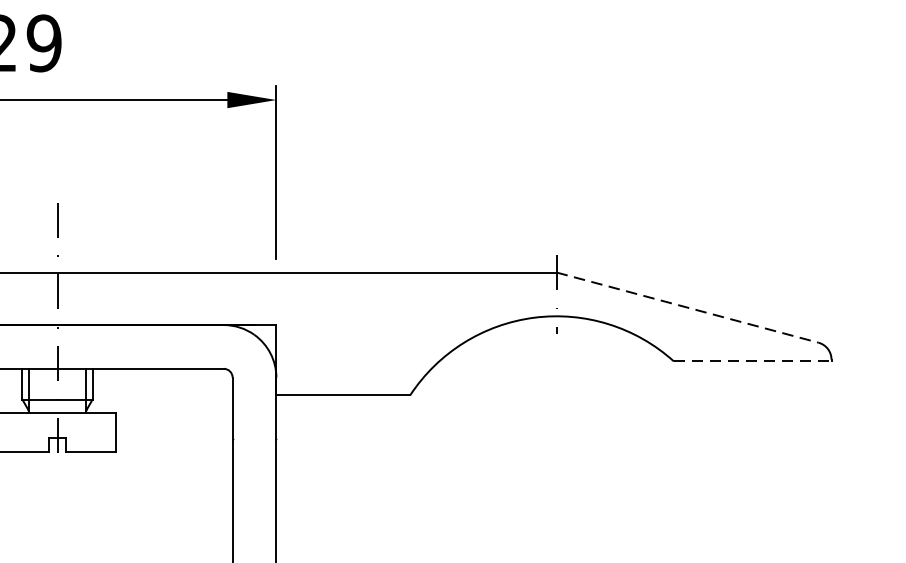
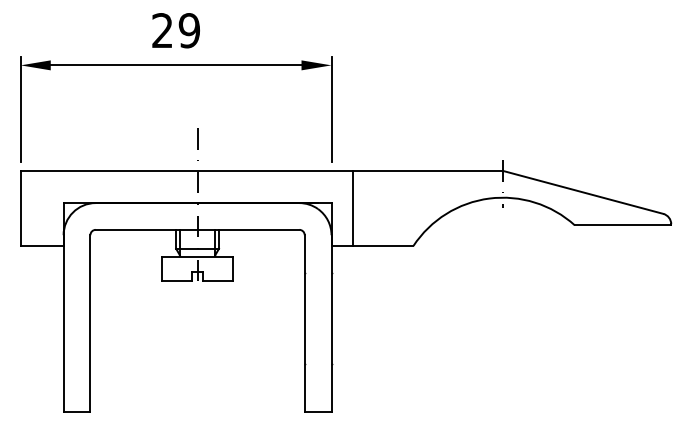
line: (688, 307) -> (583, 192), dashed -> solid
line: (310, 332) -> (352, 207), added
line: (753, 361) -> (623, 225), dashed -> solid

